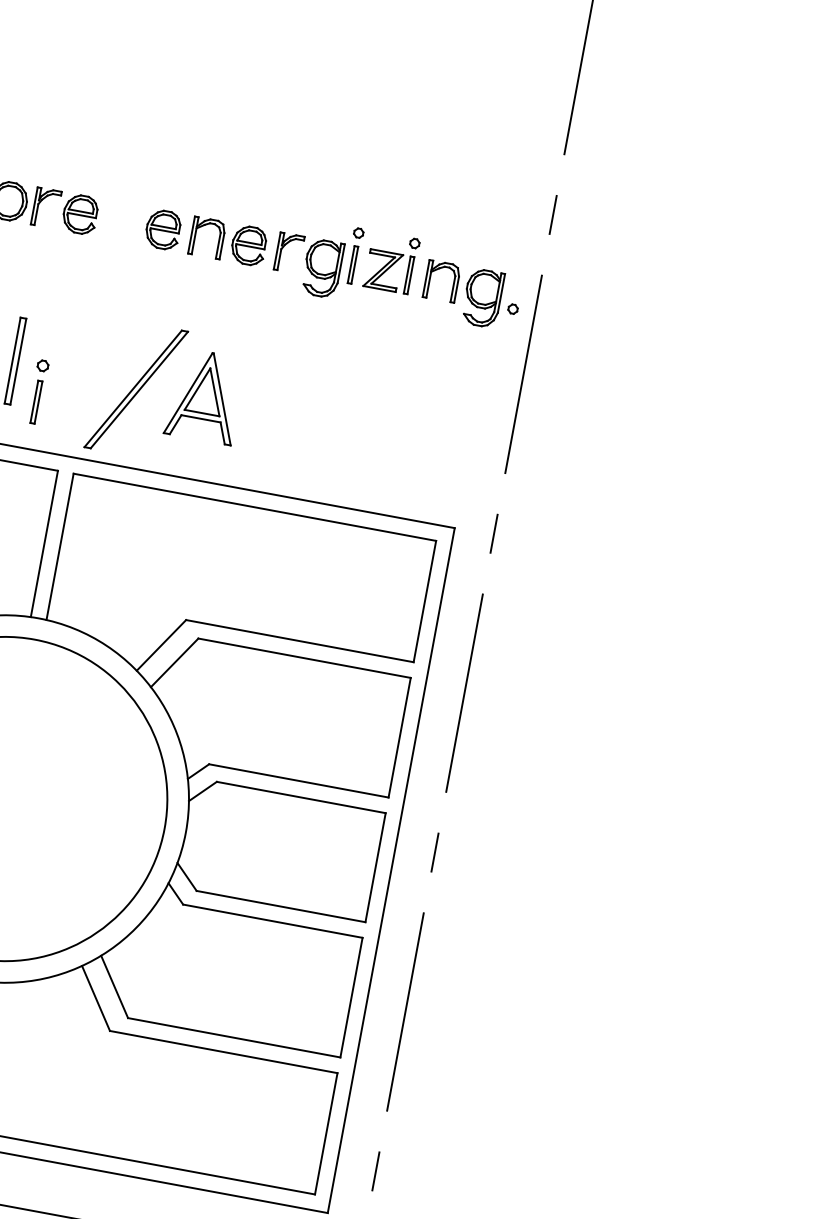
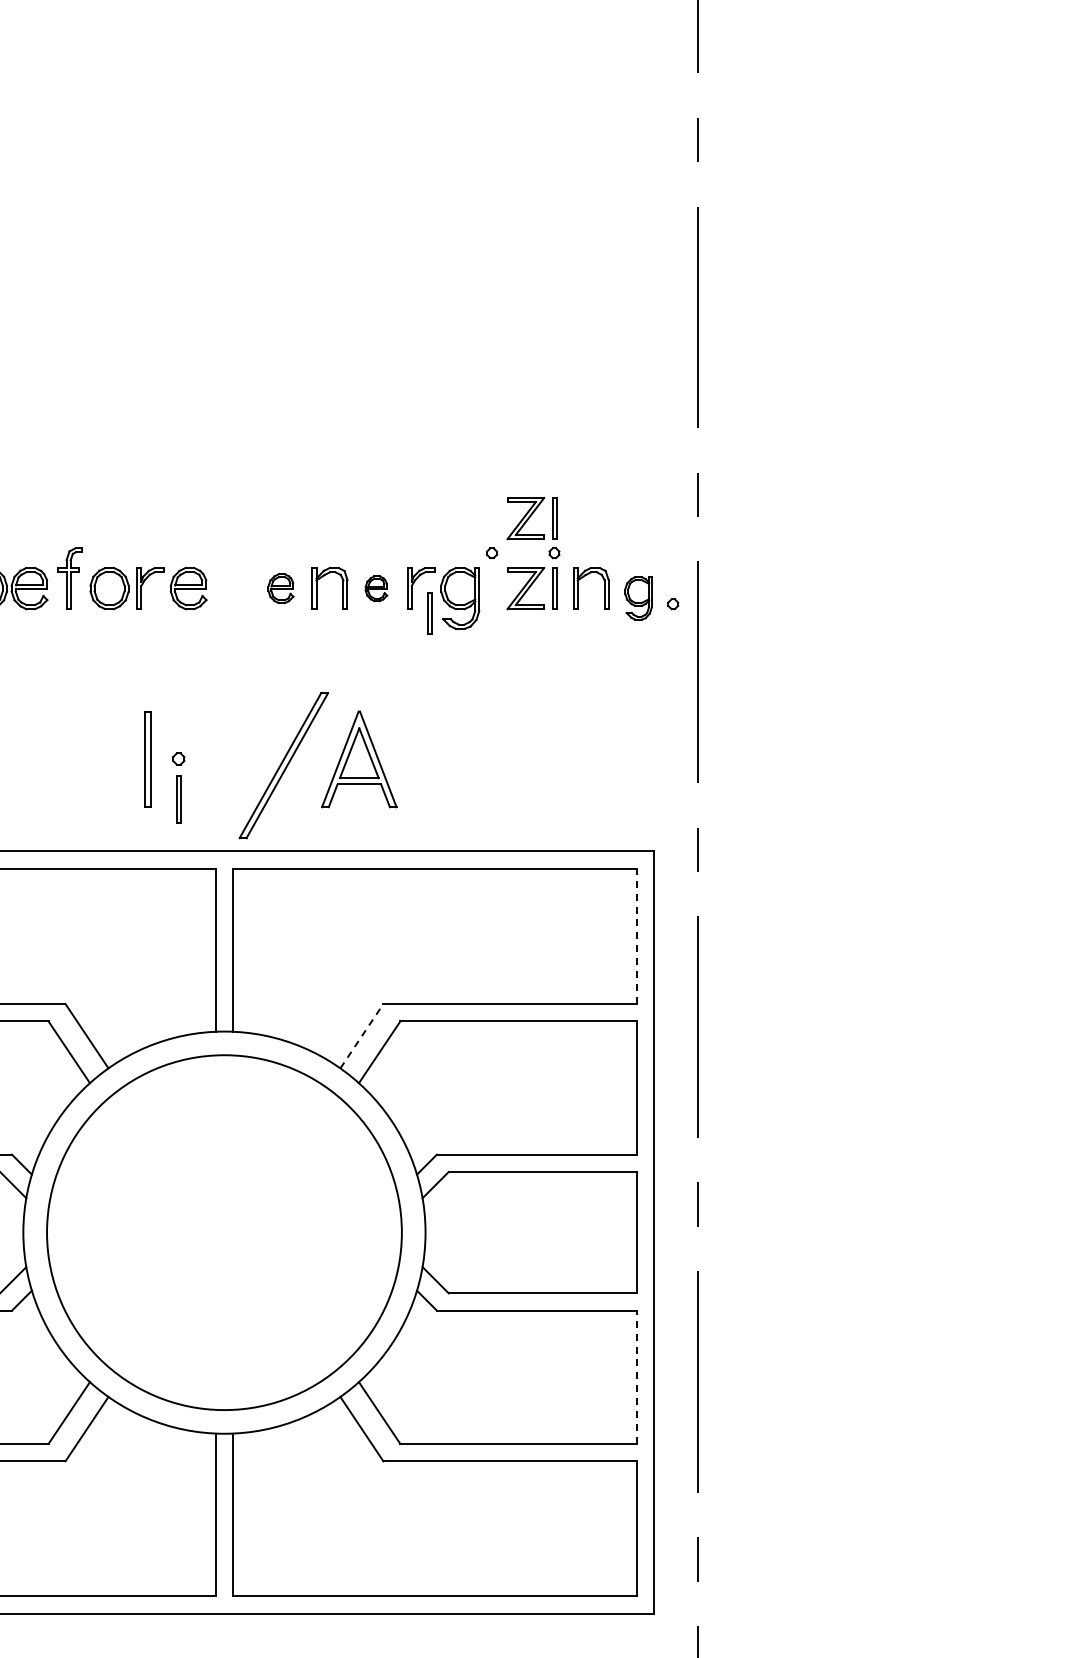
part: (399, 208) -> (531, 518), added
part: (162, 229) -> (280, 588), size x0.7
part: (249, 245) -> (376, 588), size x0.6
part: (352, 264) -> (429, 613), moved
part: (482, 298) -> (638, 598), size x0.7
line: (424, 601) -> (636, 936), solid -> dashed
line: (161, 645) -> (361, 1036), solid -> dashed
line: (351, 997) -> (636, 1377), solid -> dashed

